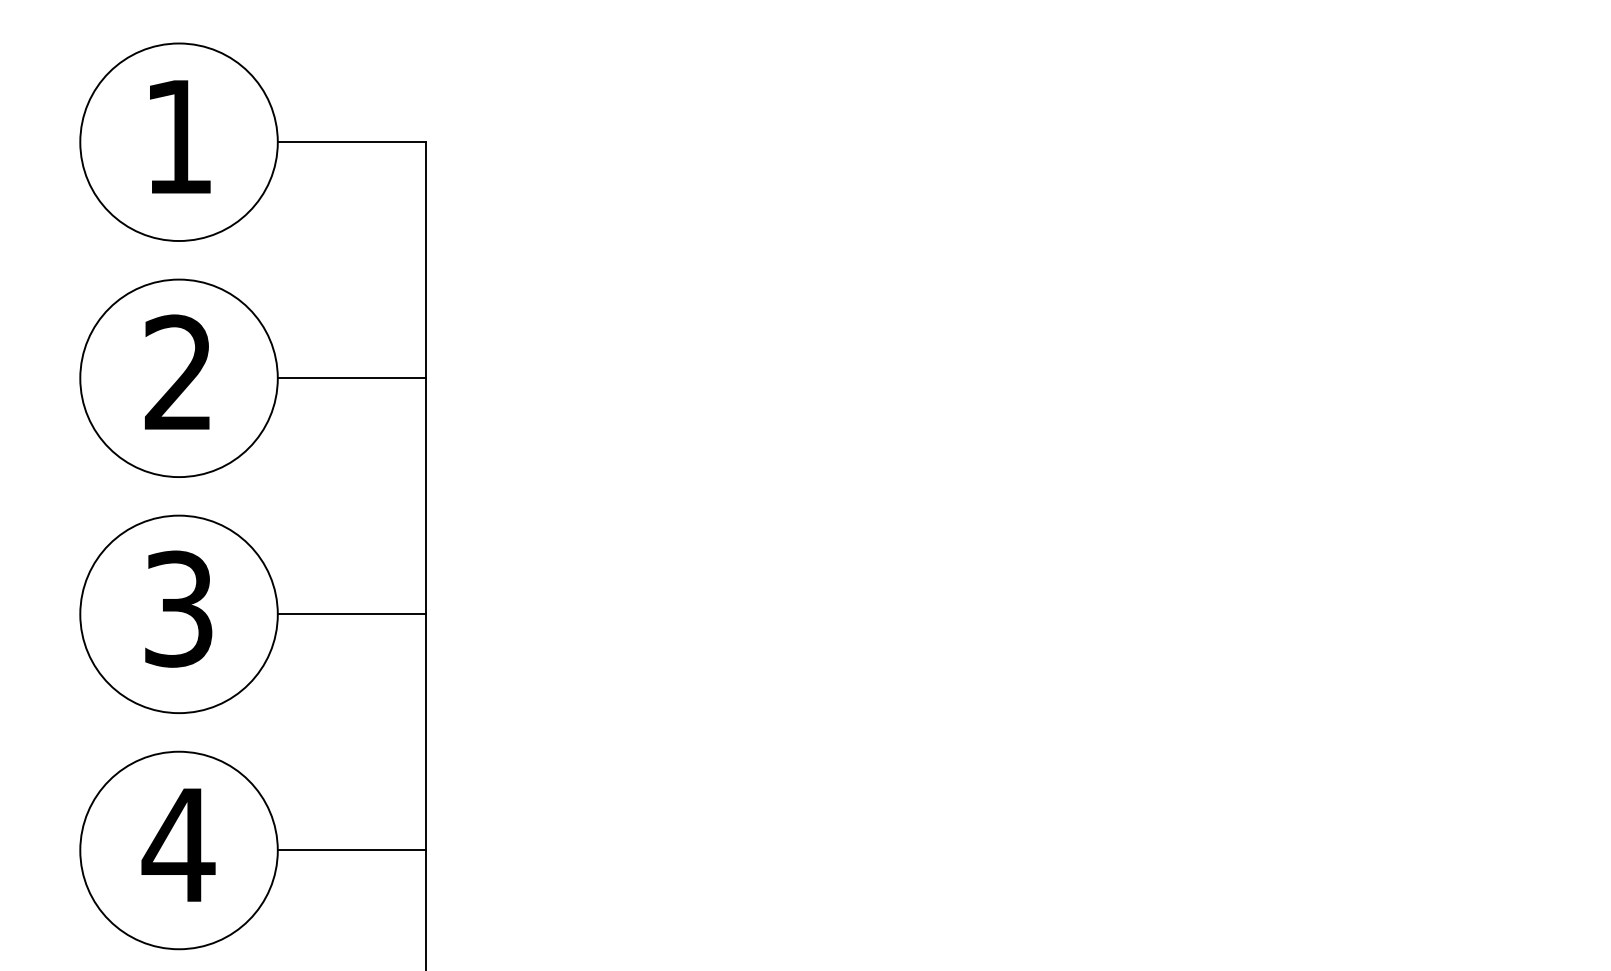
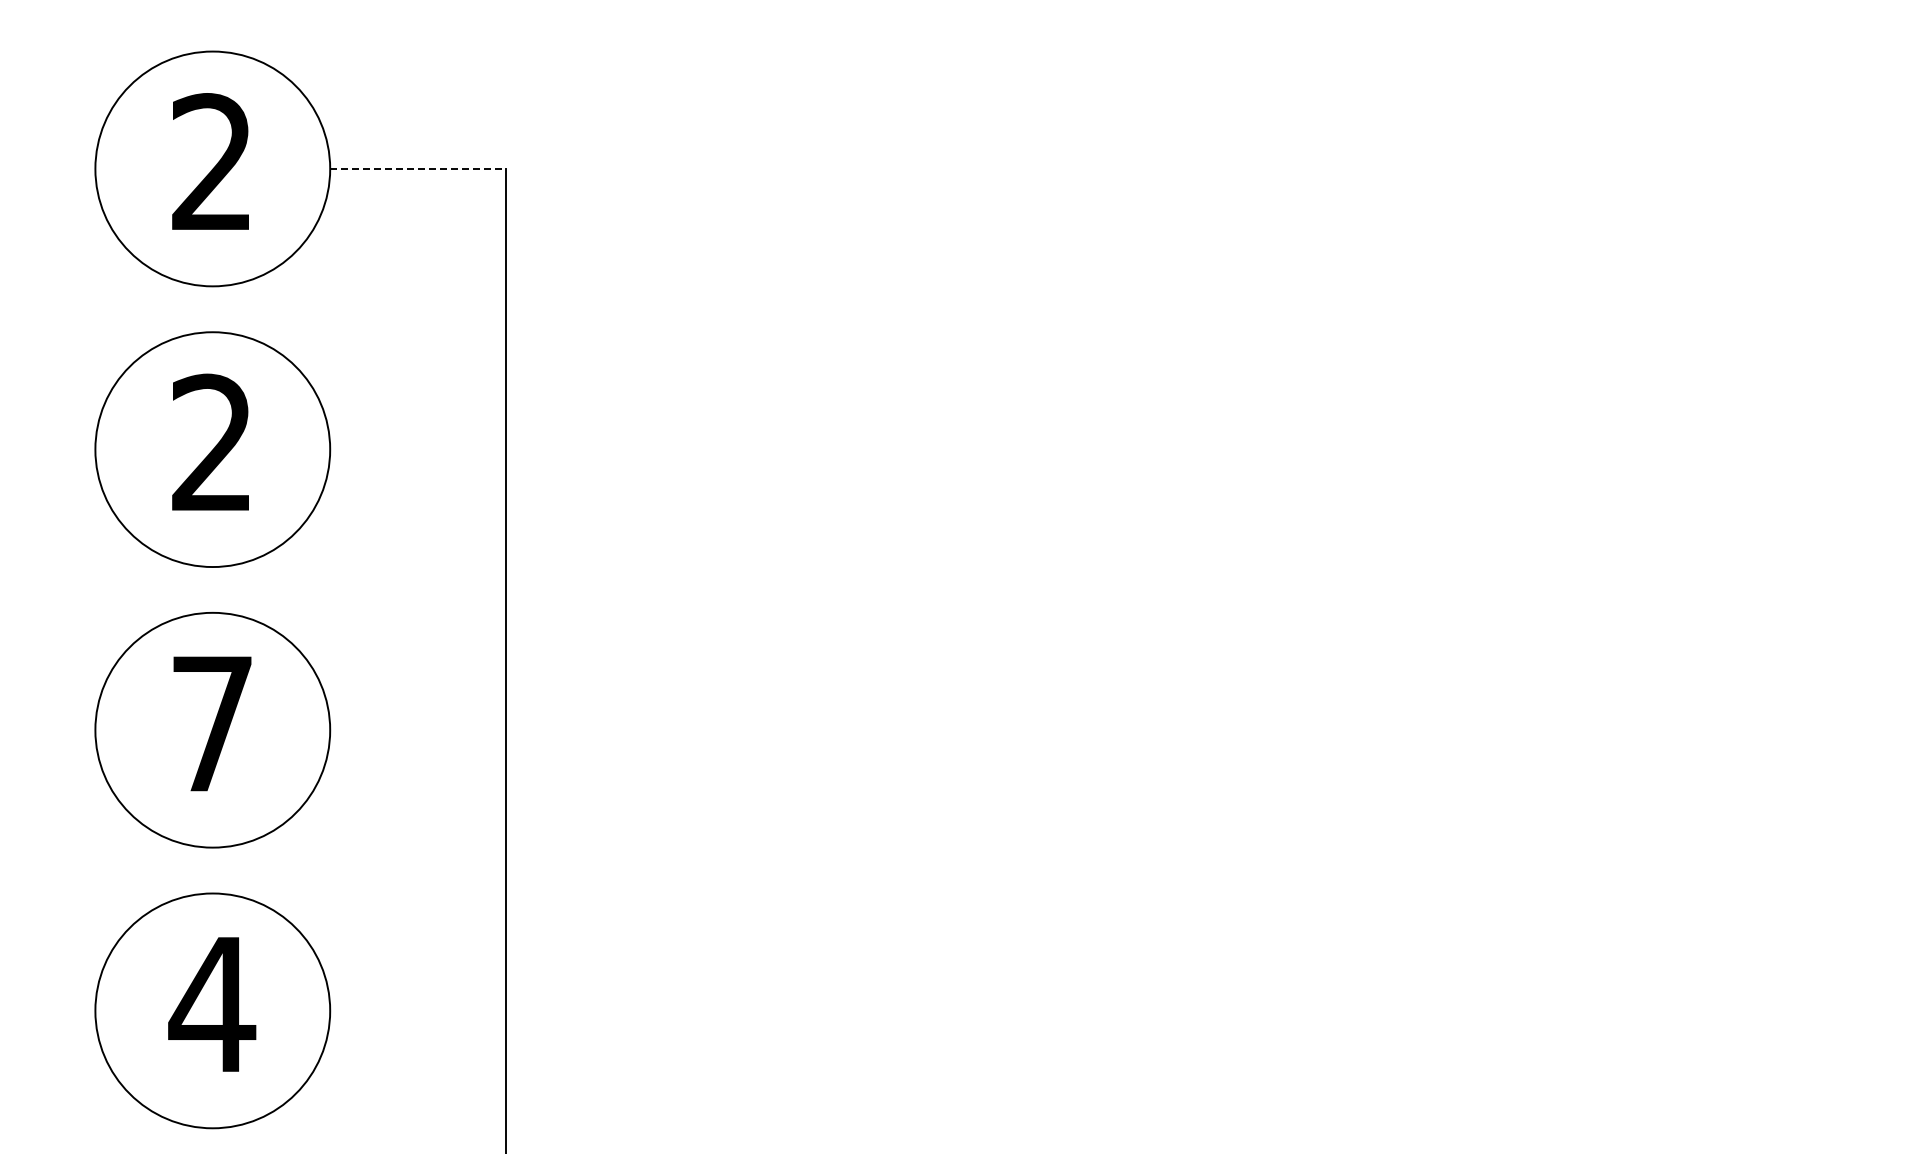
text: (177, 135) -> (211, 161), 1 -> 2
line: (352, 141) -> (418, 168), solid -> dashed
line: (351, 378) -> (417, 449), removed
text: (178, 608) -> (212, 723), 3 -> 7
line: (351, 614) -> (417, 730), removed
line: (351, 850) -> (417, 1010), removed

